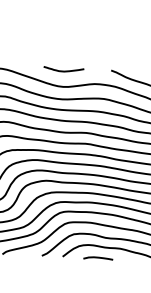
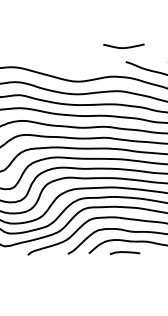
curve: (63, 70) -> (123, 47), moved

